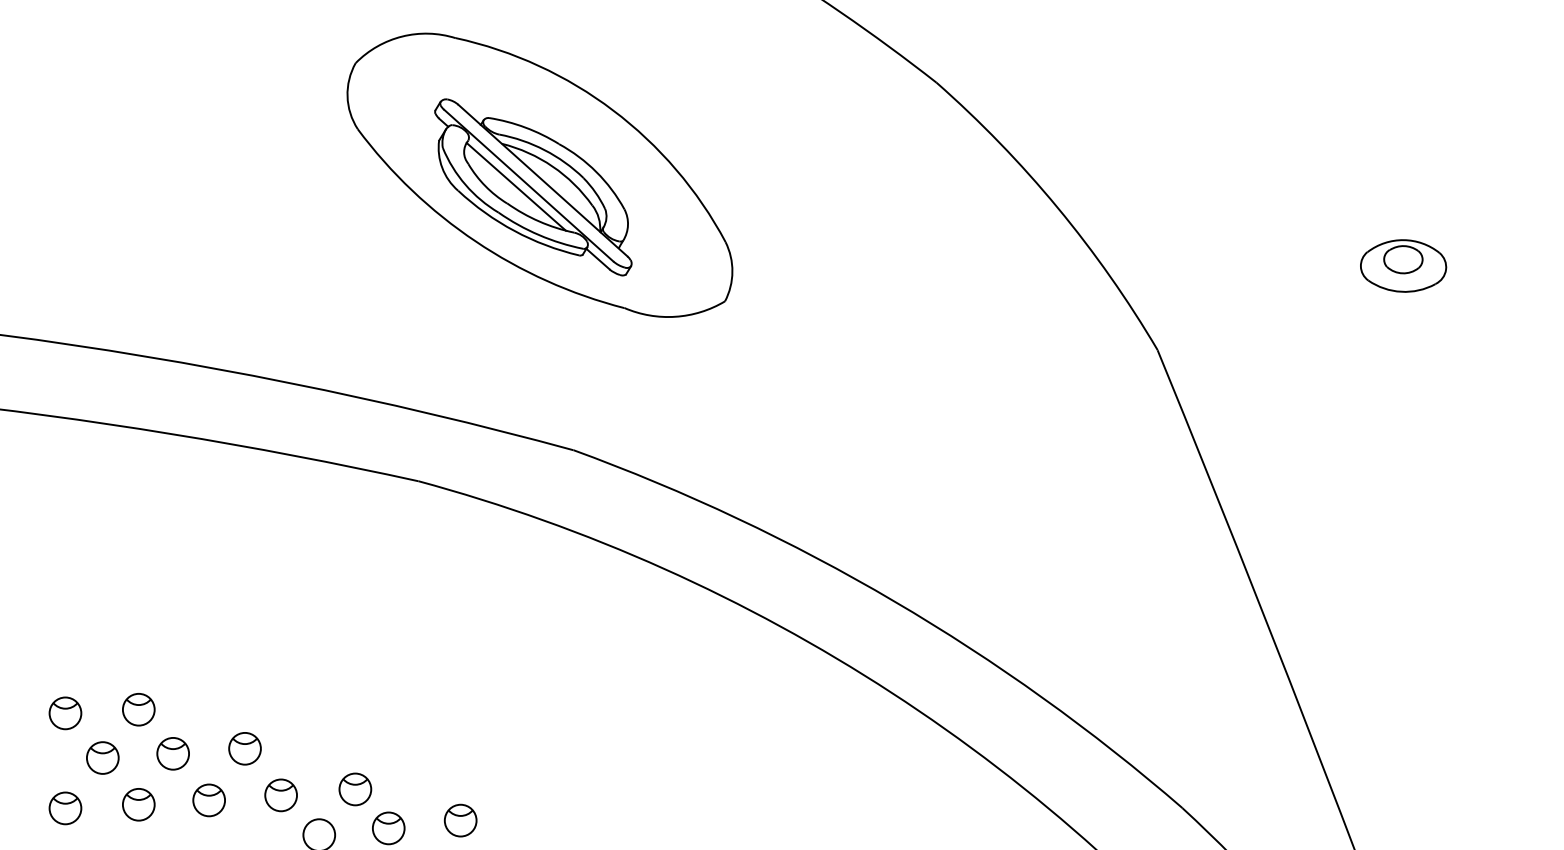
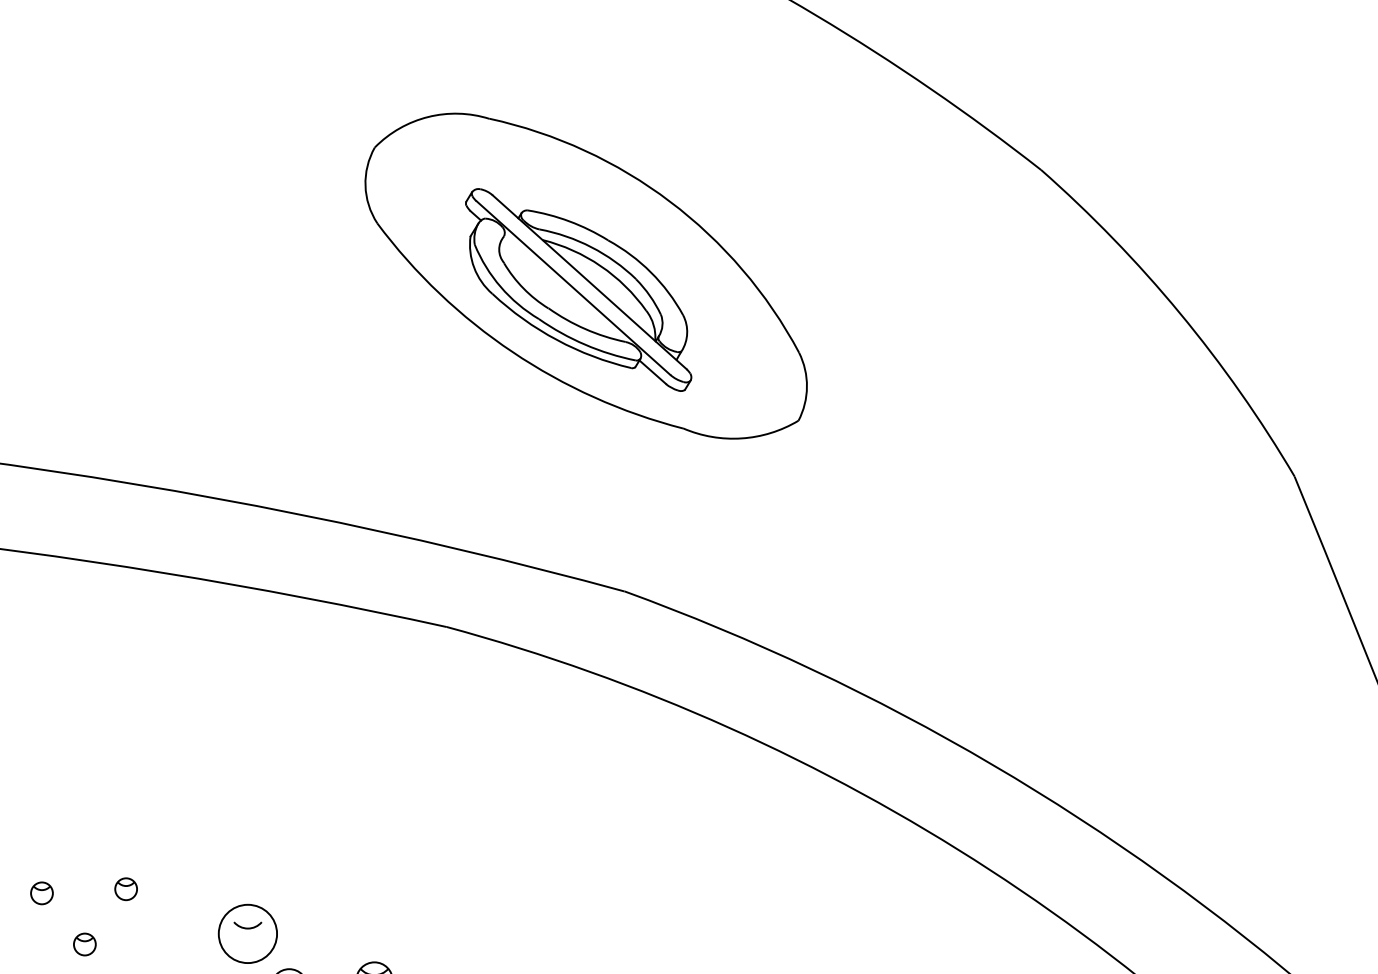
line: (516, 186) -> (559, 288), removed
part: (138, 709) -> (125, 888), size x0.6
part: (65, 713) -> (42, 893), size x0.6
circle: (244, 748) -> (247, 933), size x1.6
part: (172, 753) -> (164, 939), removed
part: (102, 757) -> (84, 943), size x0.6

